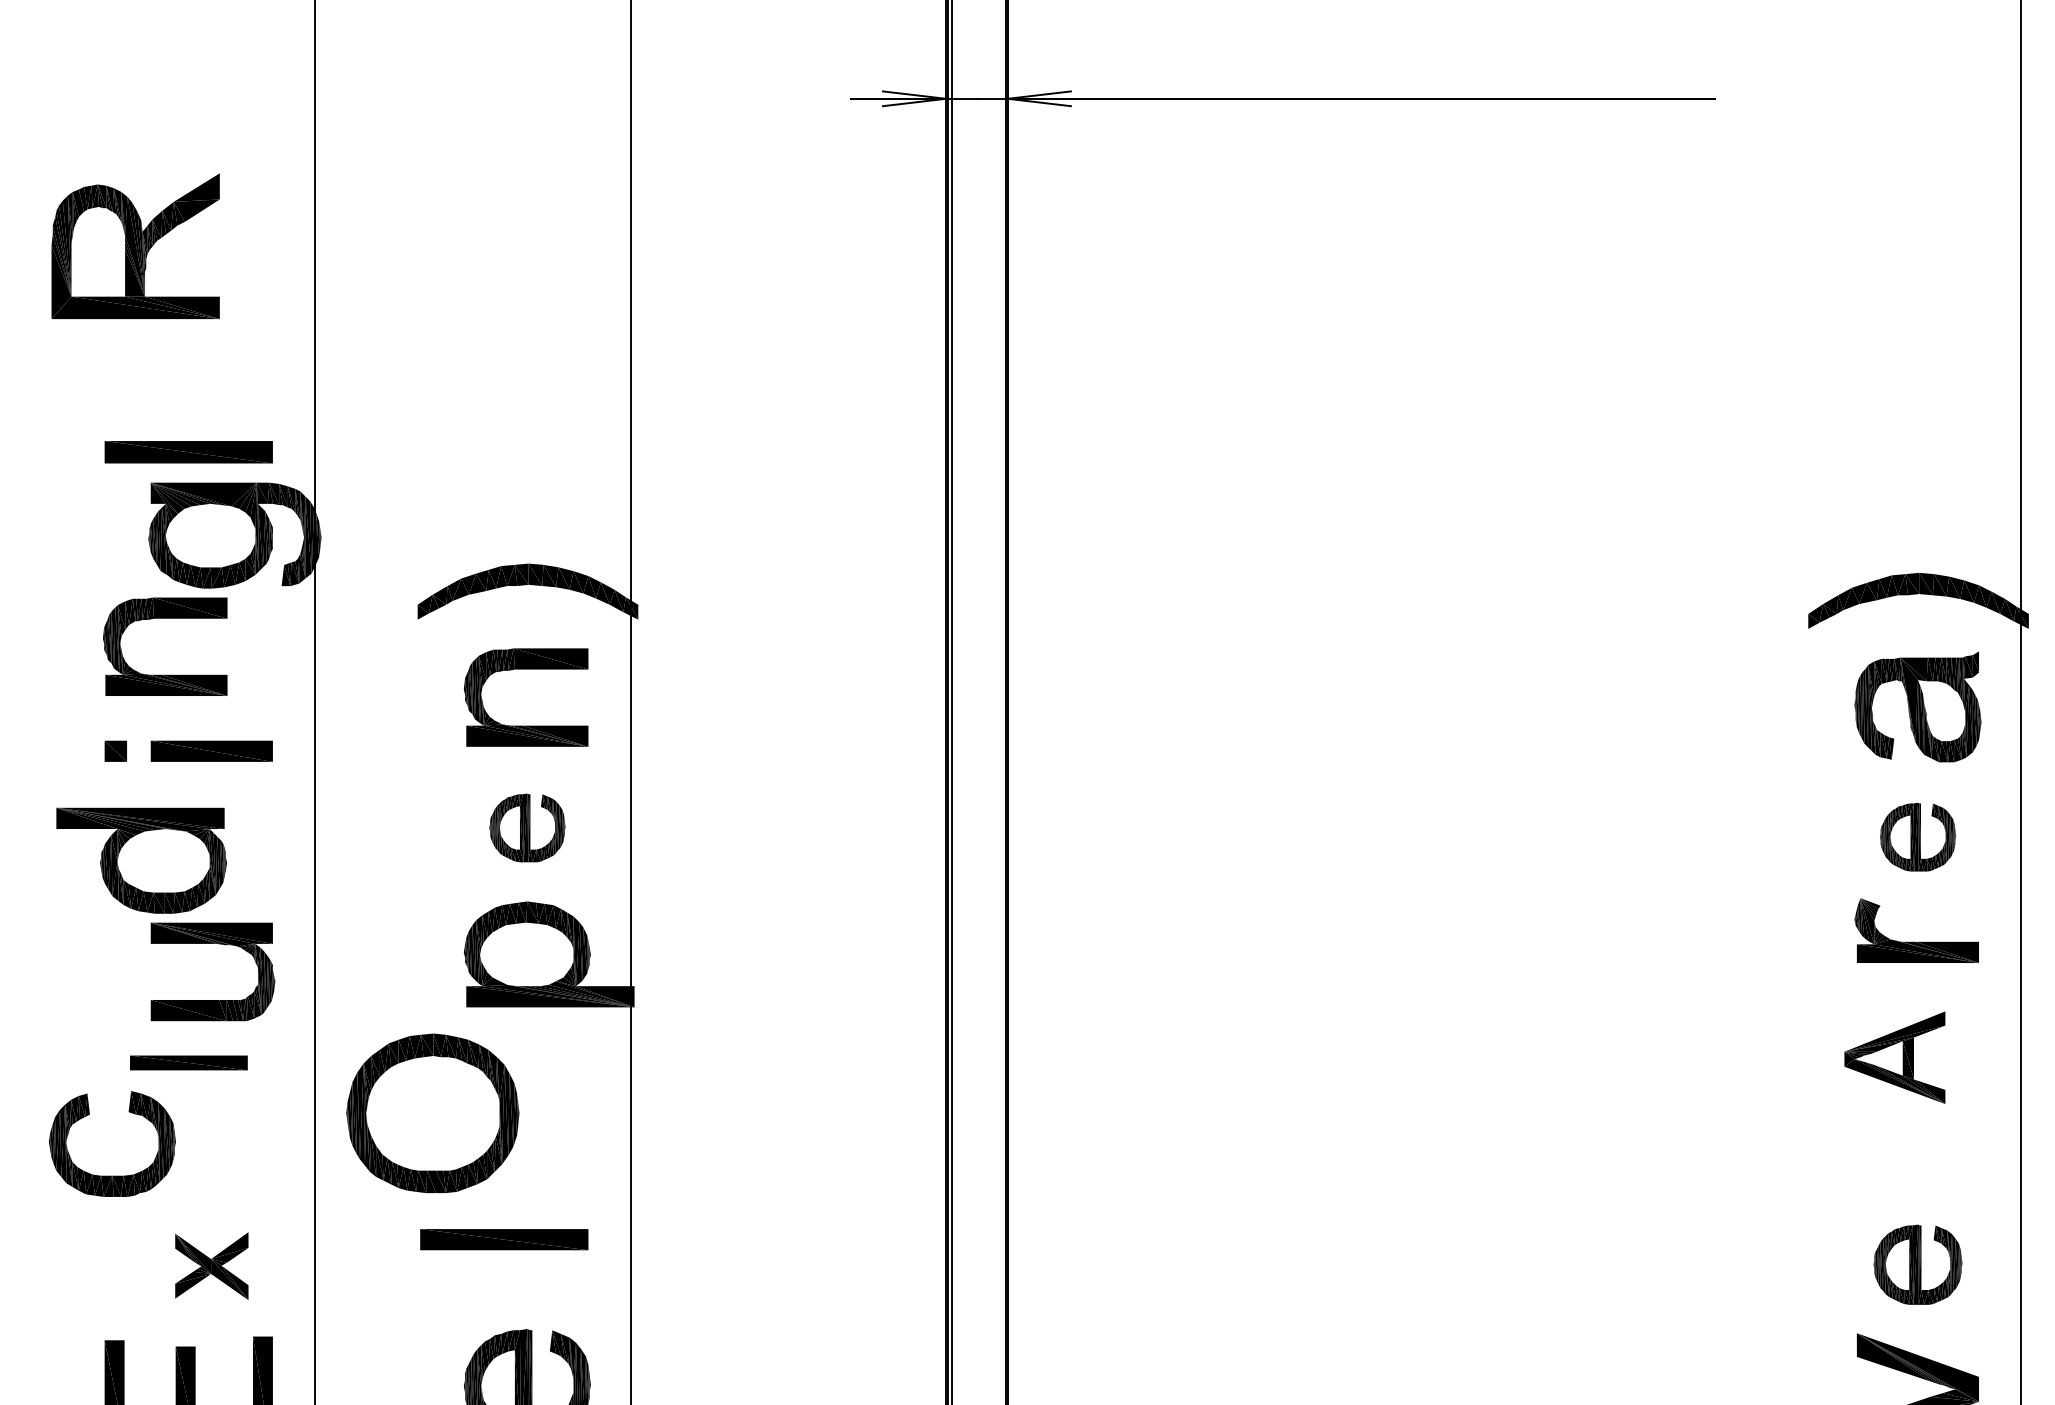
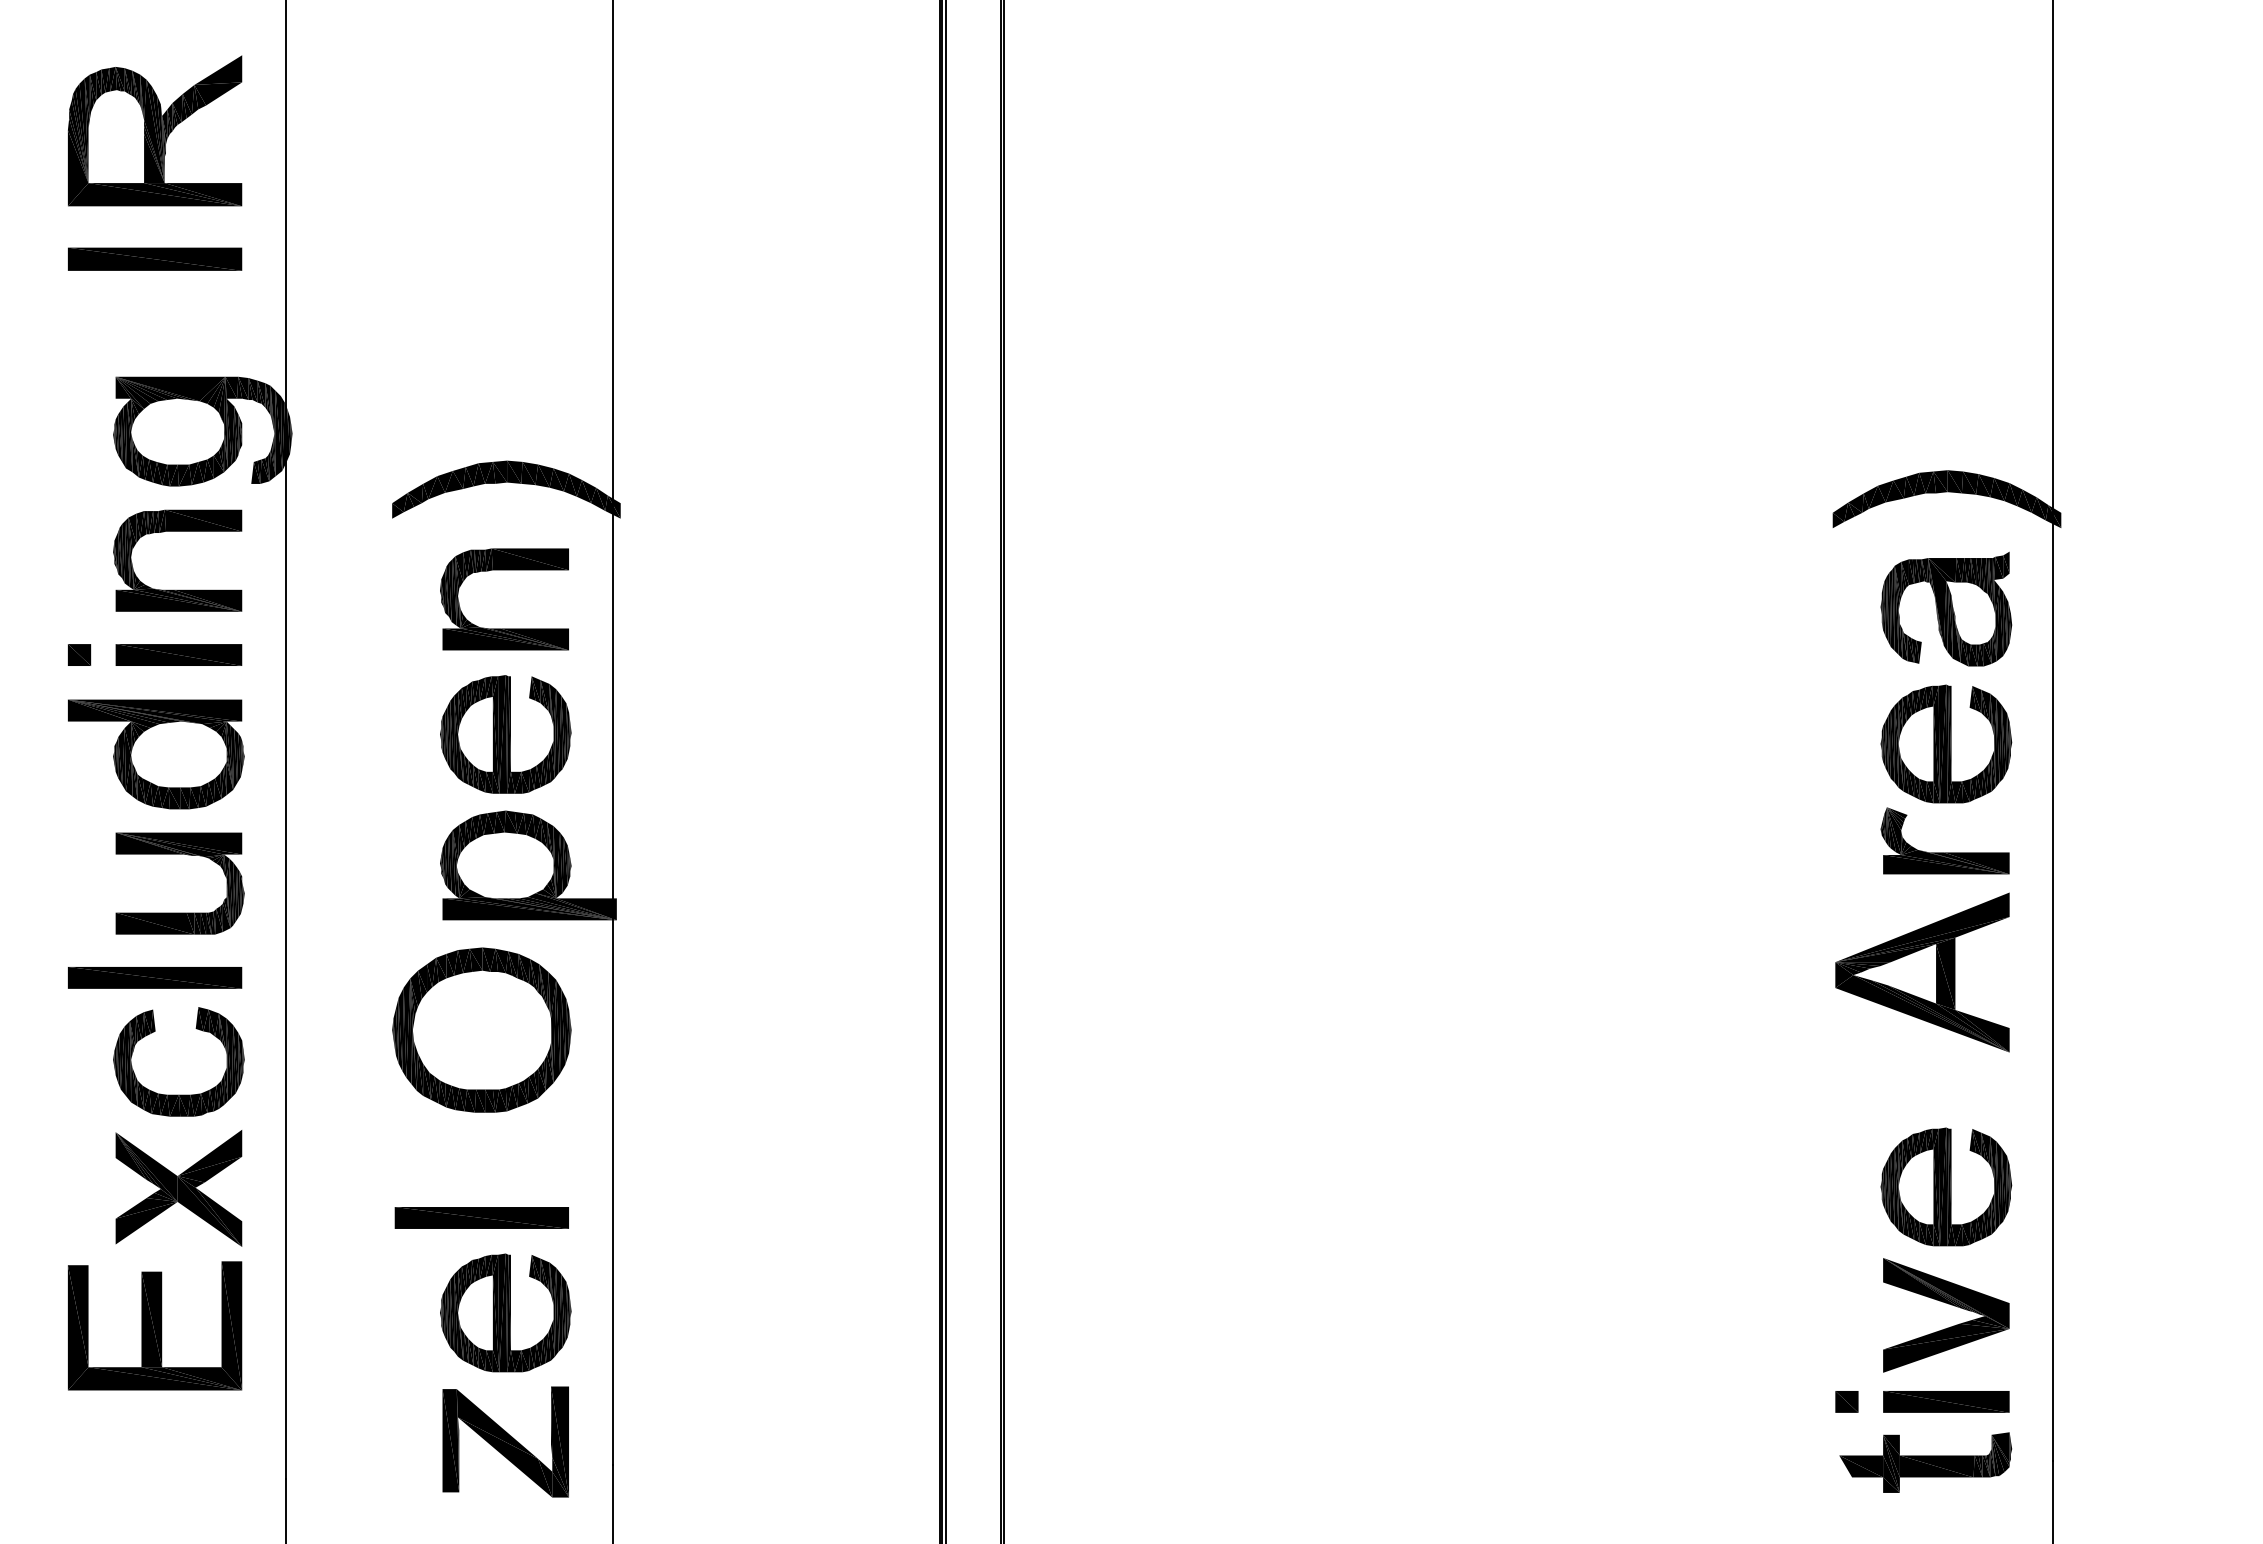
part: (136, 245) -> (155, 130), moved
part: (189, 451) -> (155, 258), moved
part: (165, 618) -> (177, 531), moved
part: (527, 827) -> (505, 734), size x1.67
part: (1918, 836) -> (1946, 743), size x1.67
part: (141, 860) -> (156, 754), moved
part: (1894, 1057) -> (1922, 972), size x1.67
part: (189, 1062) -> (155, 977), size x1.43
part: (432, 1112) -> (481, 1029), moved
part: (111, 1175) -> (178, 1094), moved
part: (503, 1239) -> (481, 1217), moved
part: (1918, 1264) -> (1946, 1186), size x1.43
part: (211, 1266) -> (178, 1188), size x1.67

